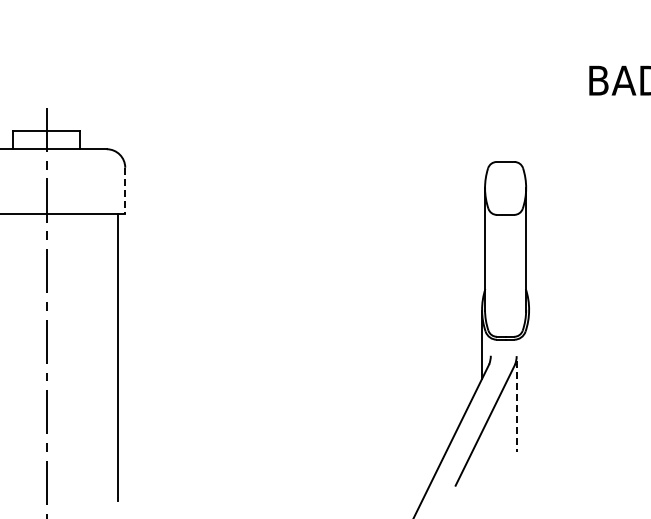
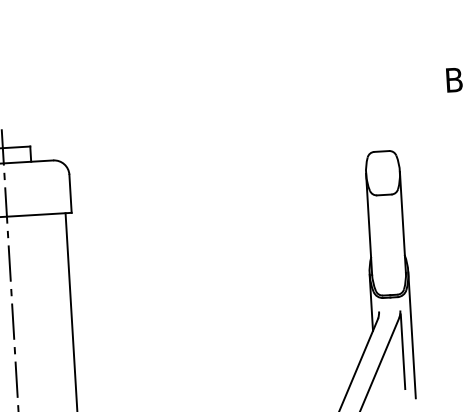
line: (125, 191) -> (70, 194), dashed -> solid
line: (529, 386) -> (412, 334), added
line: (516, 406) -> (402, 351), dashed -> solid

